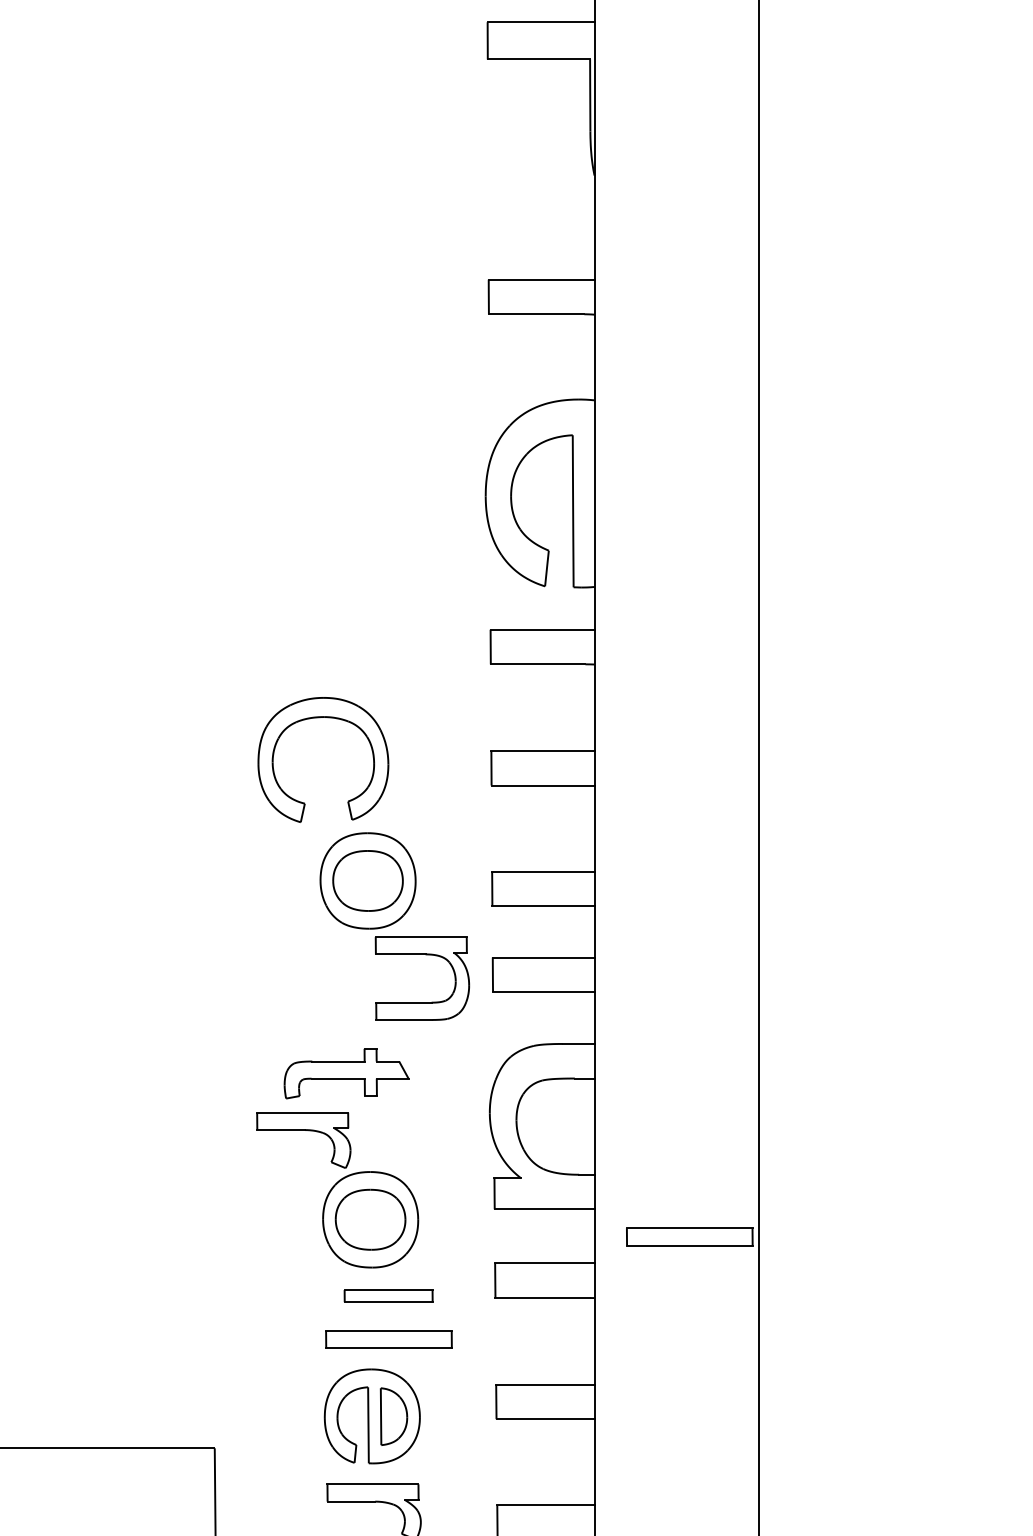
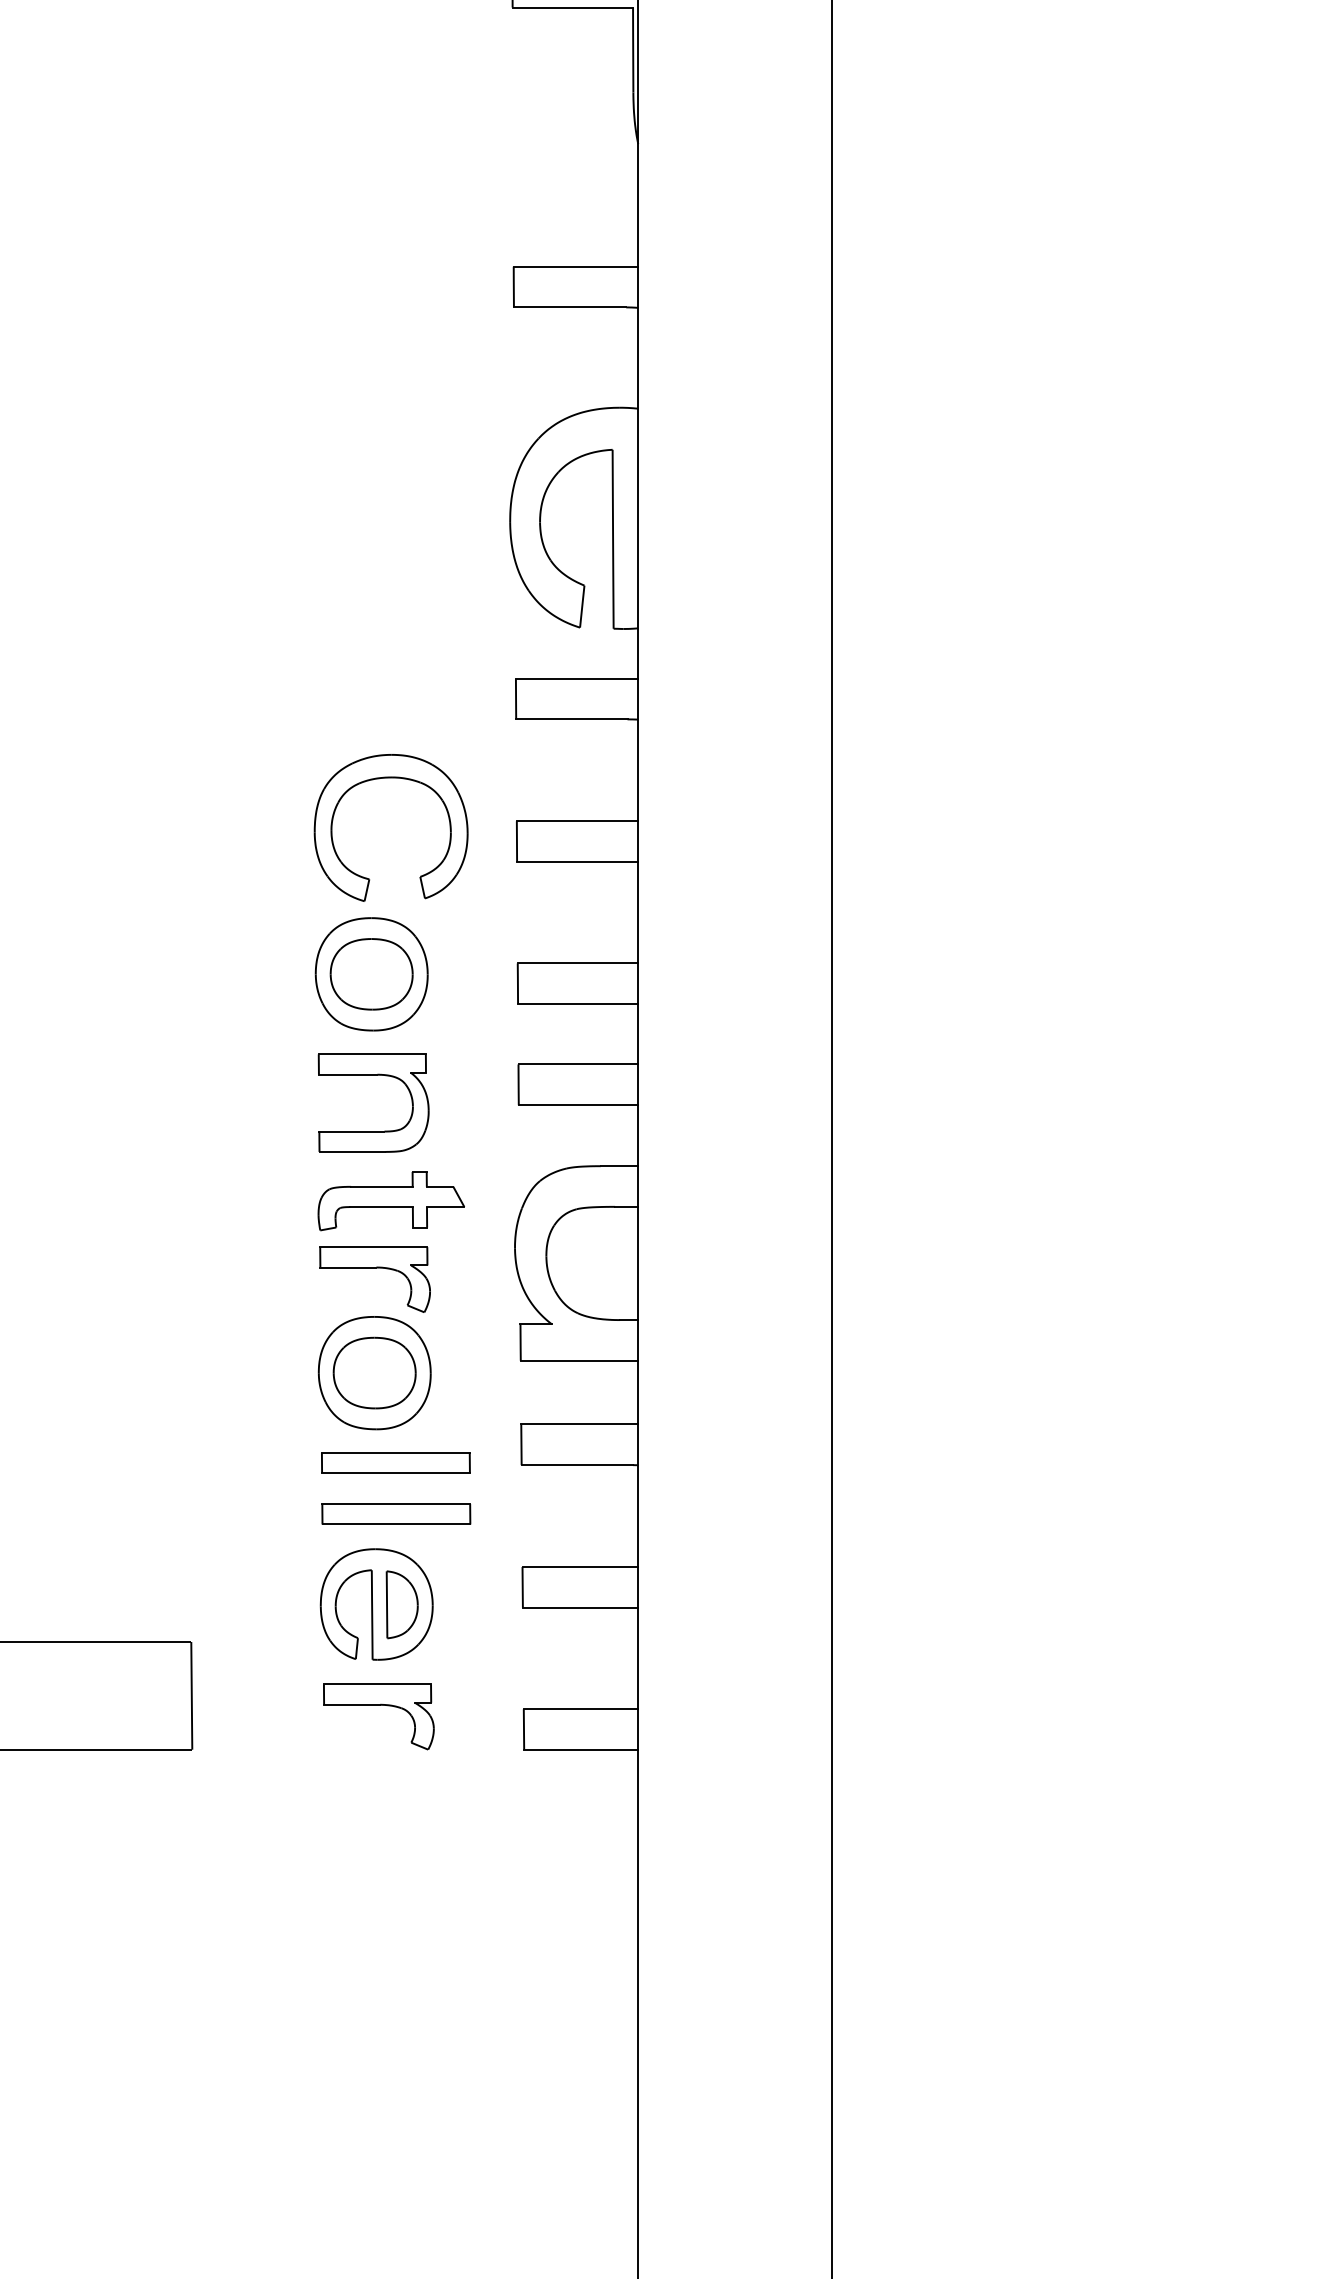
part: (322, 717) -> (390, 778), moved
part: (422, 955) -> (373, 1075), moved
part: (345, 1073) -> (390, 1201), moved
part: (303, 1130) -> (374, 1268), moved
part: (689, 1236) -> (750, 1392), removed
part: (388, 1295) -> (395, 1462), size x1.43

